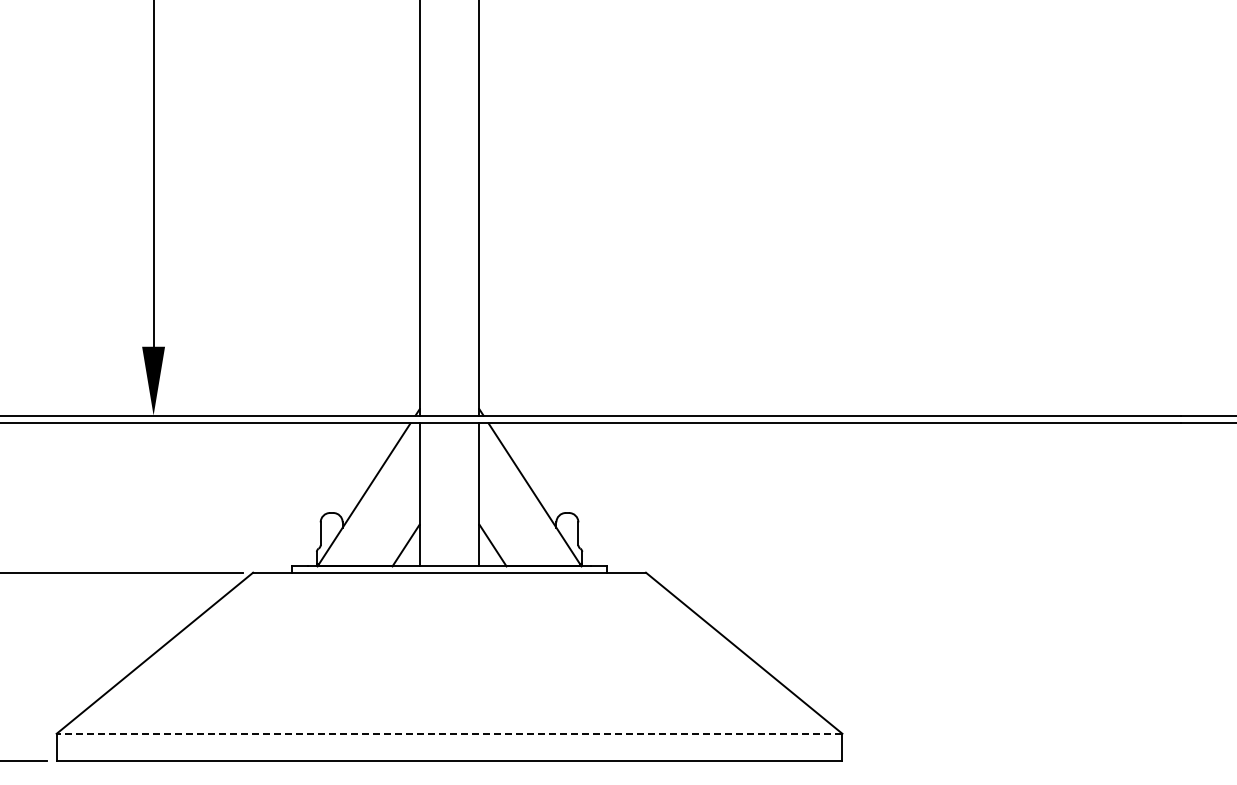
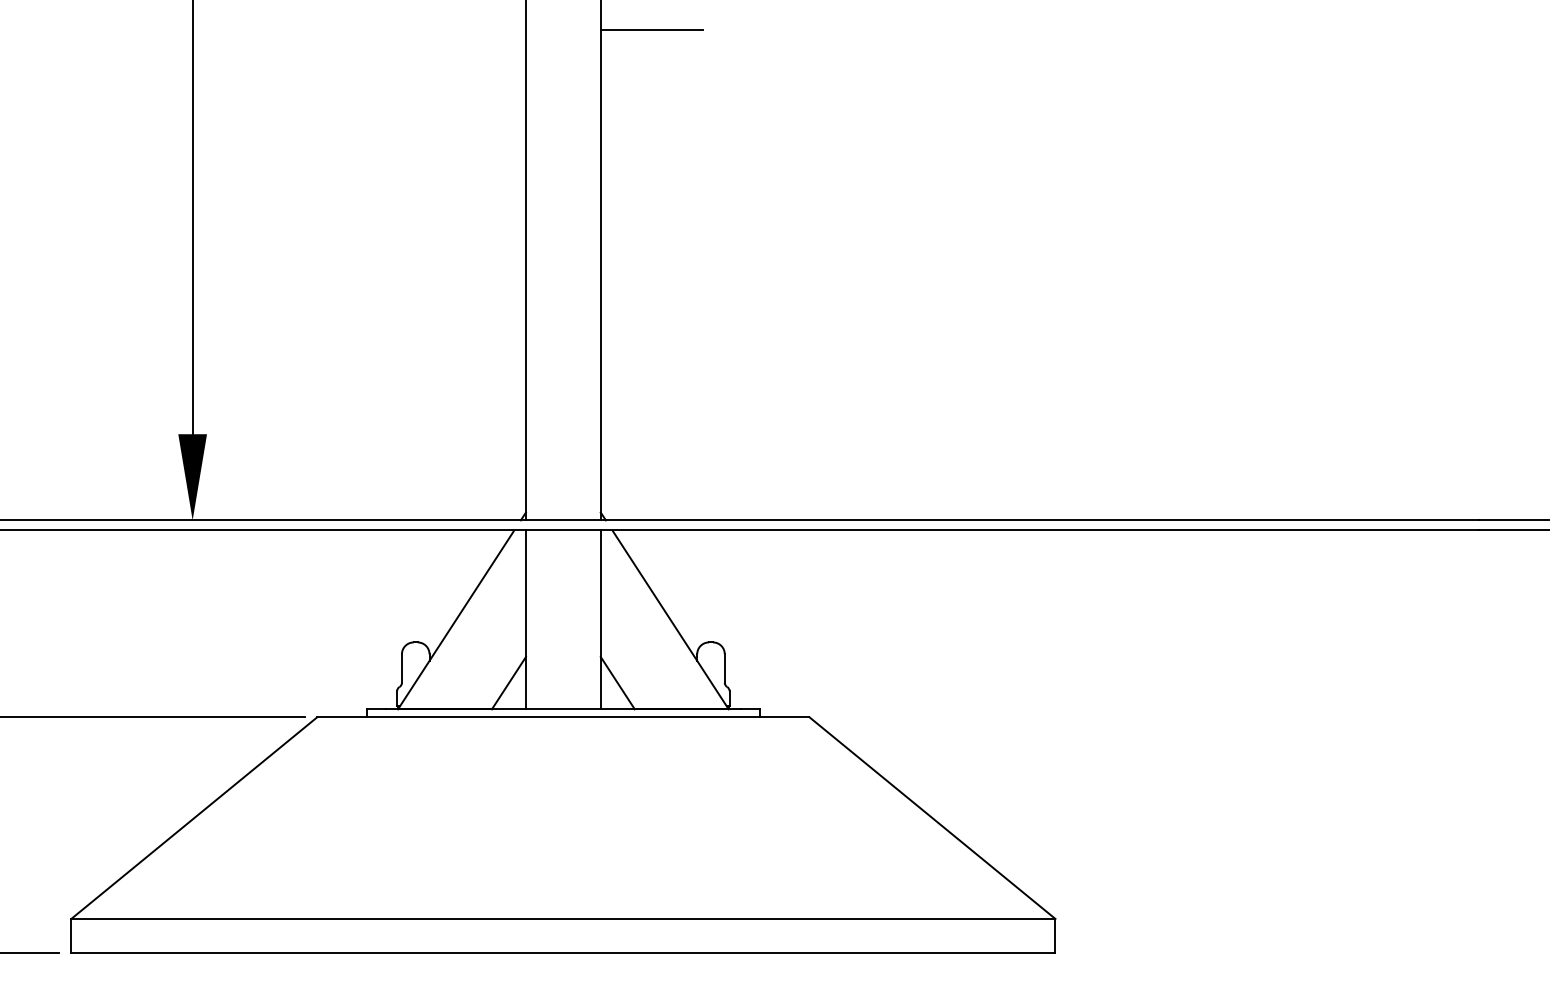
line: (520, 23) -> (652, 29), added
line: (449, 733) -> (563, 918), dashed -> solid

